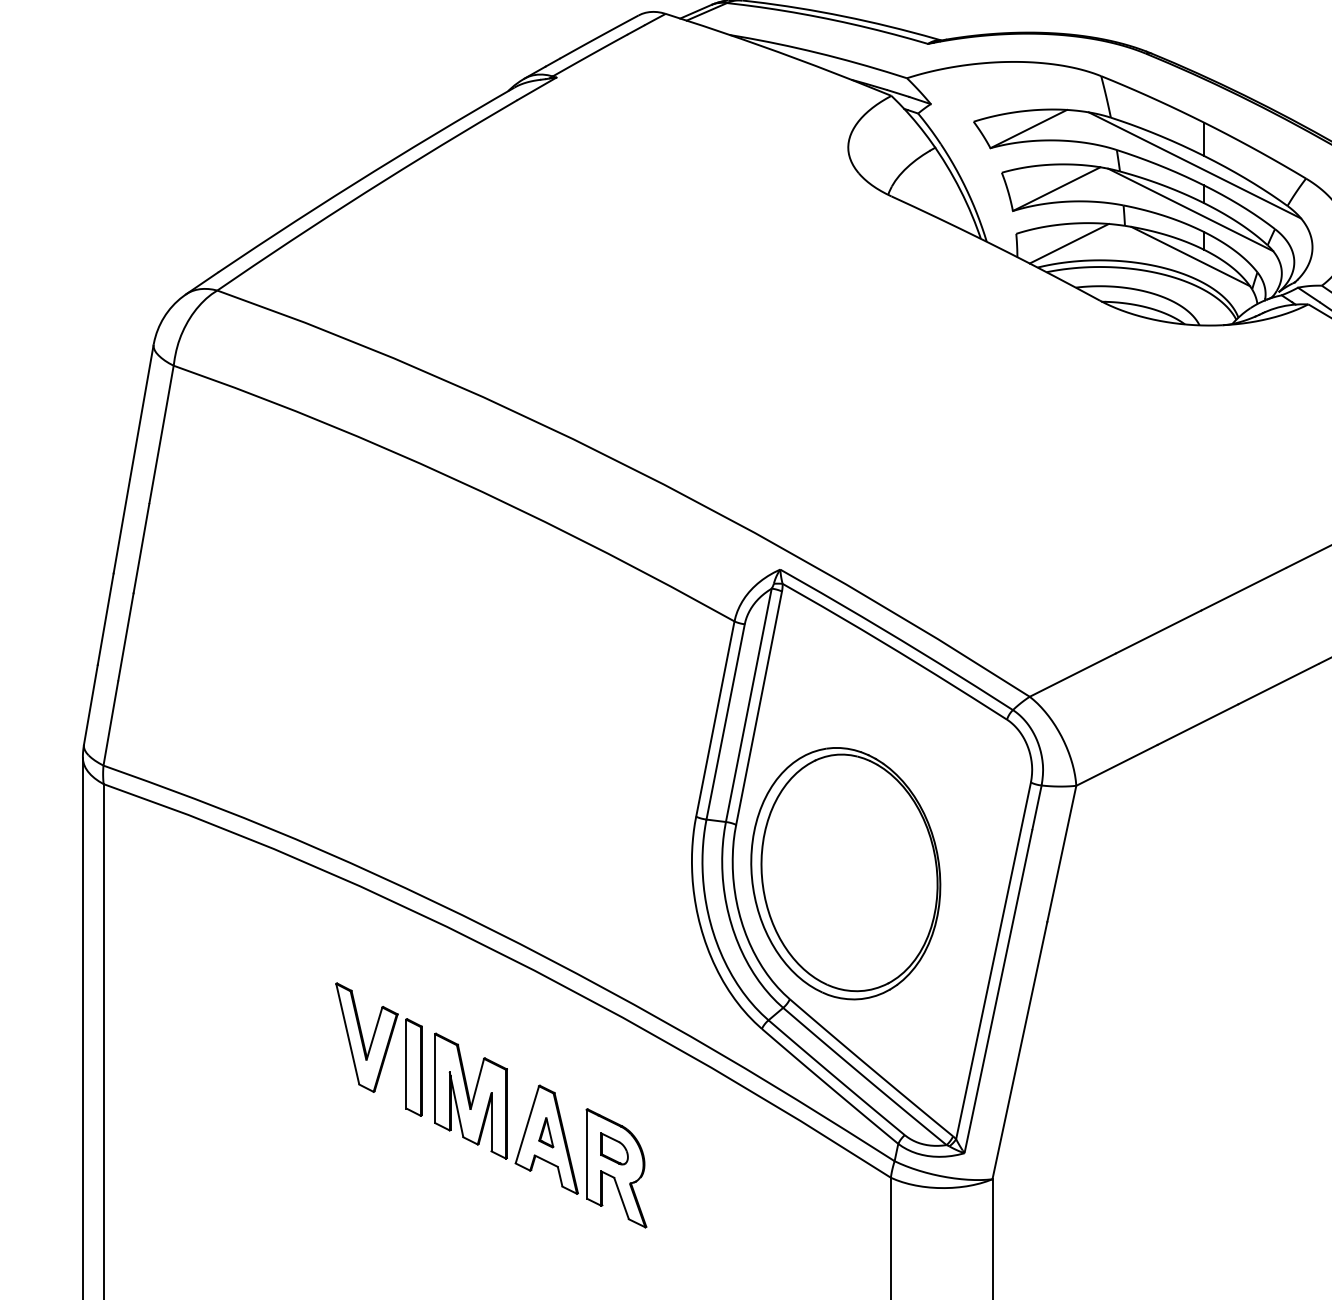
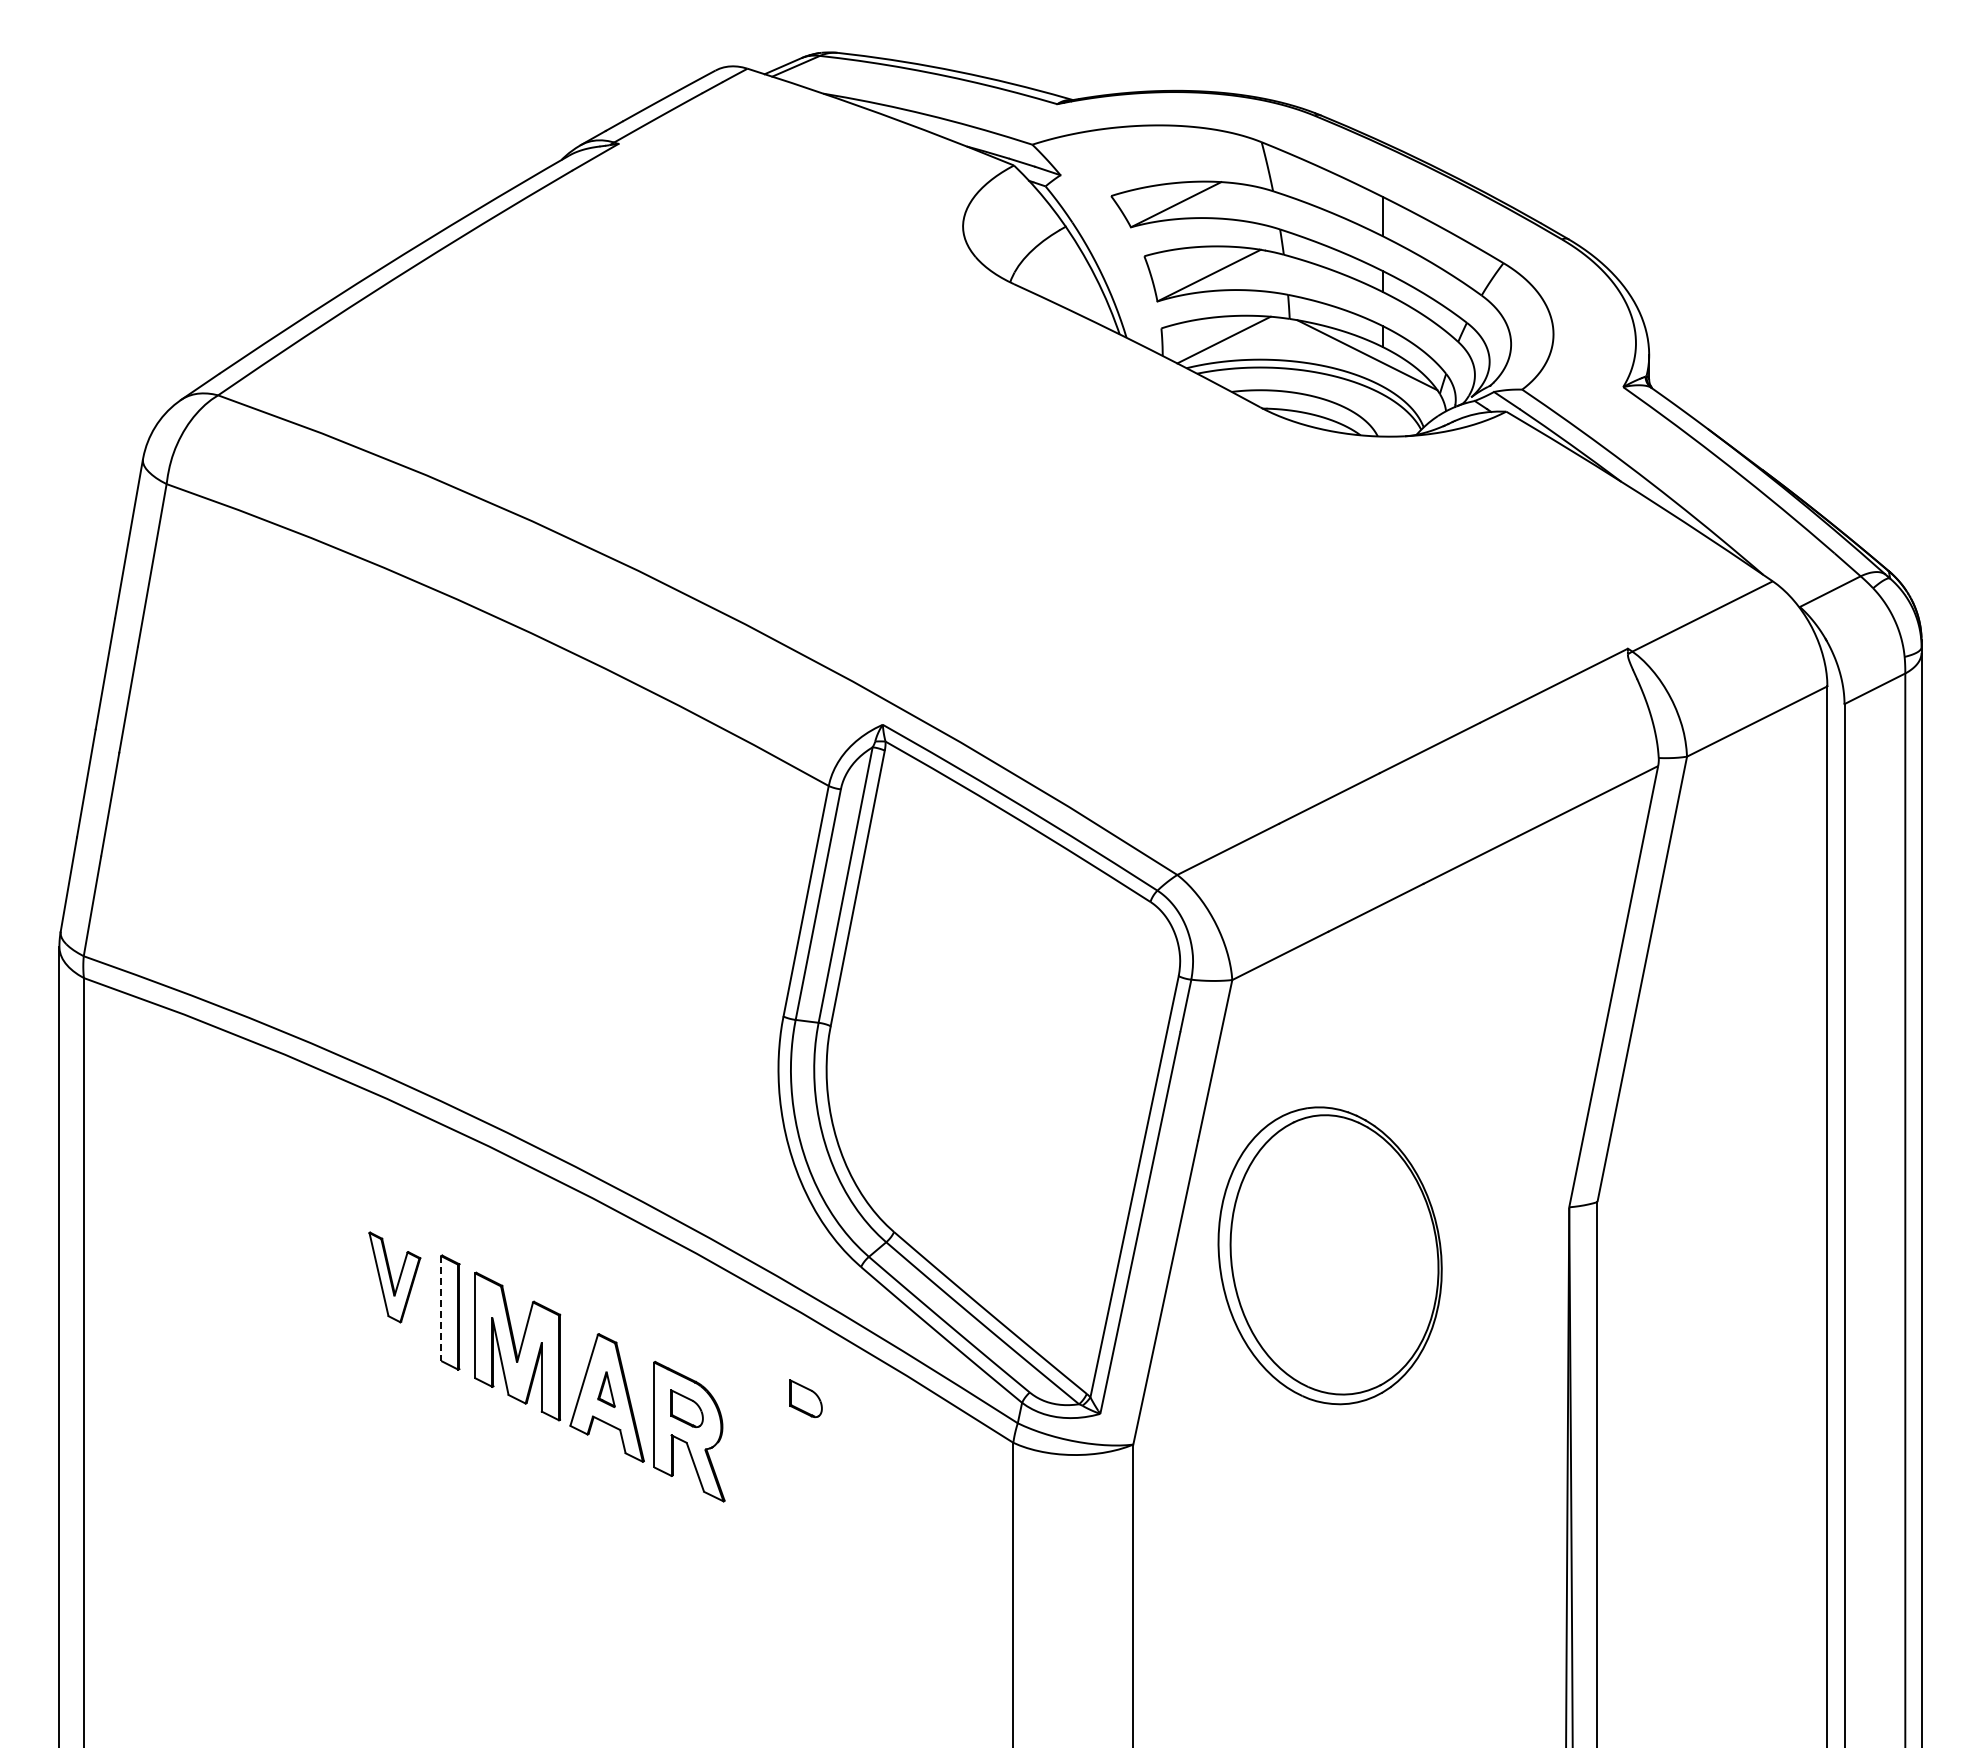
line: (1195, 165) -> (1372, 247), removed
line: (1189, 209) -> (1366, 299), removed
part: (845, 873) -> (1329, 1255), moved
part: (366, 1037) -> (394, 1277), size x0.7
line: (406, 1064) -> (441, 1309), solid -> dashed
part: (714, 1140) -> (805, 1398), added

